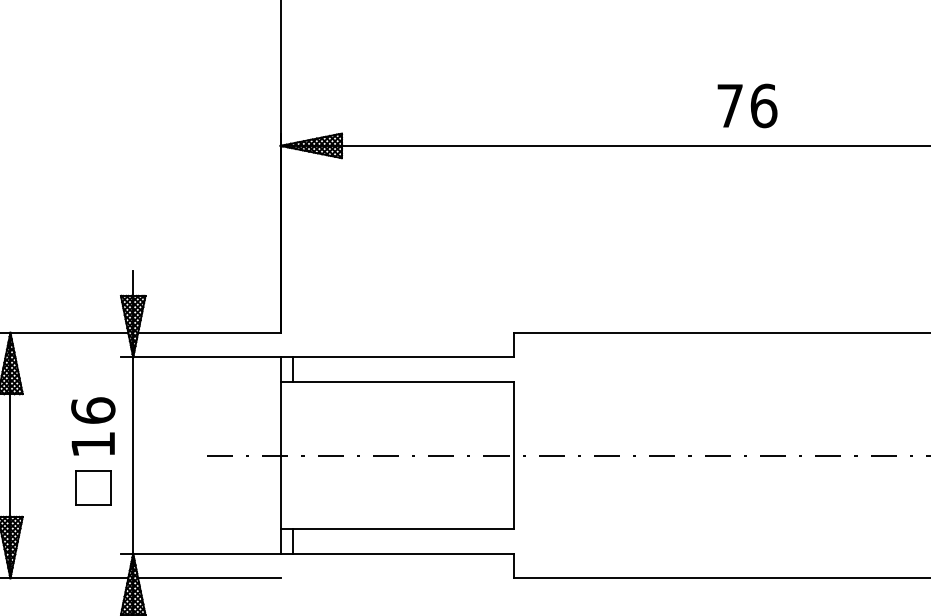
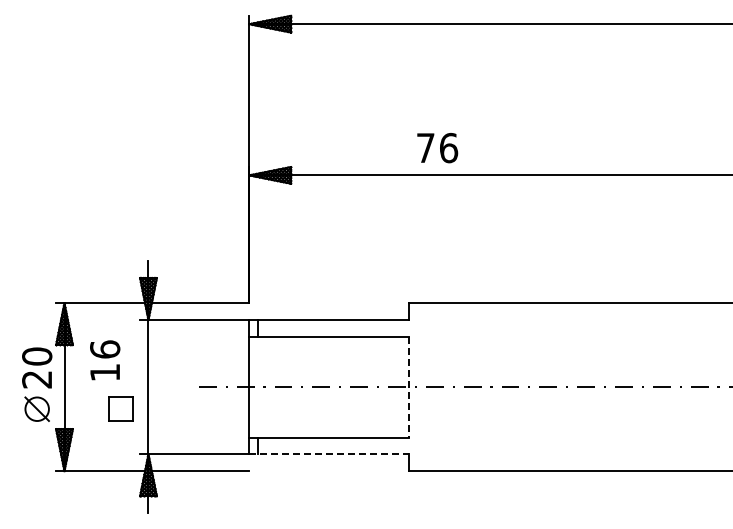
text: (747, 106) -> (437, 148), moved
text: (93, 426) -> (105, 360), moved
line: (513, 455) -> (408, 387), solid -> dashed
line: (397, 553) -> (329, 454), solid -> dashed

